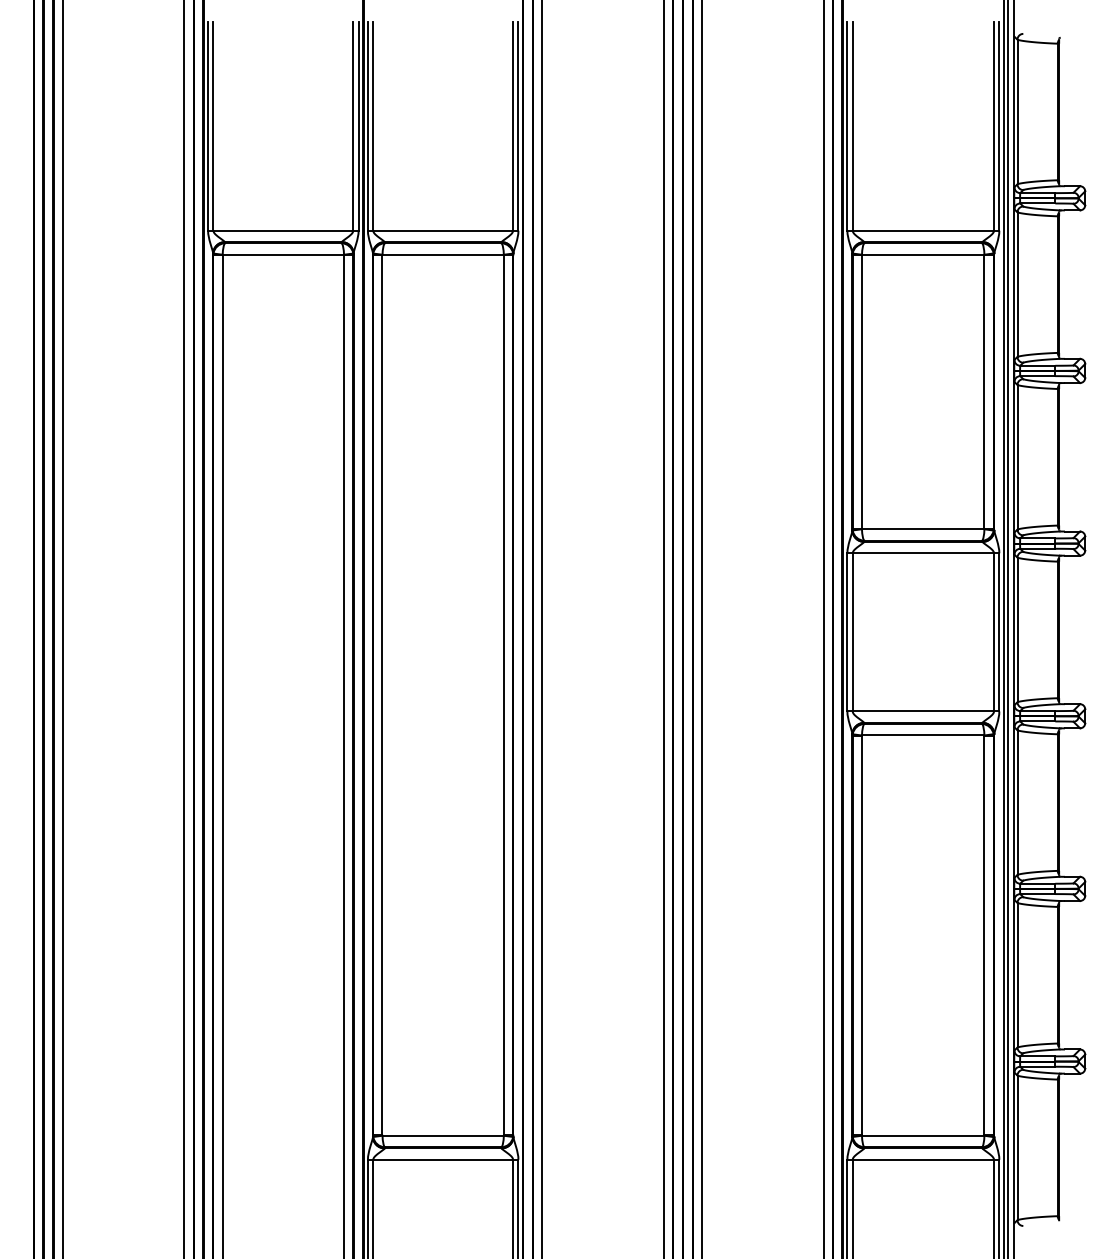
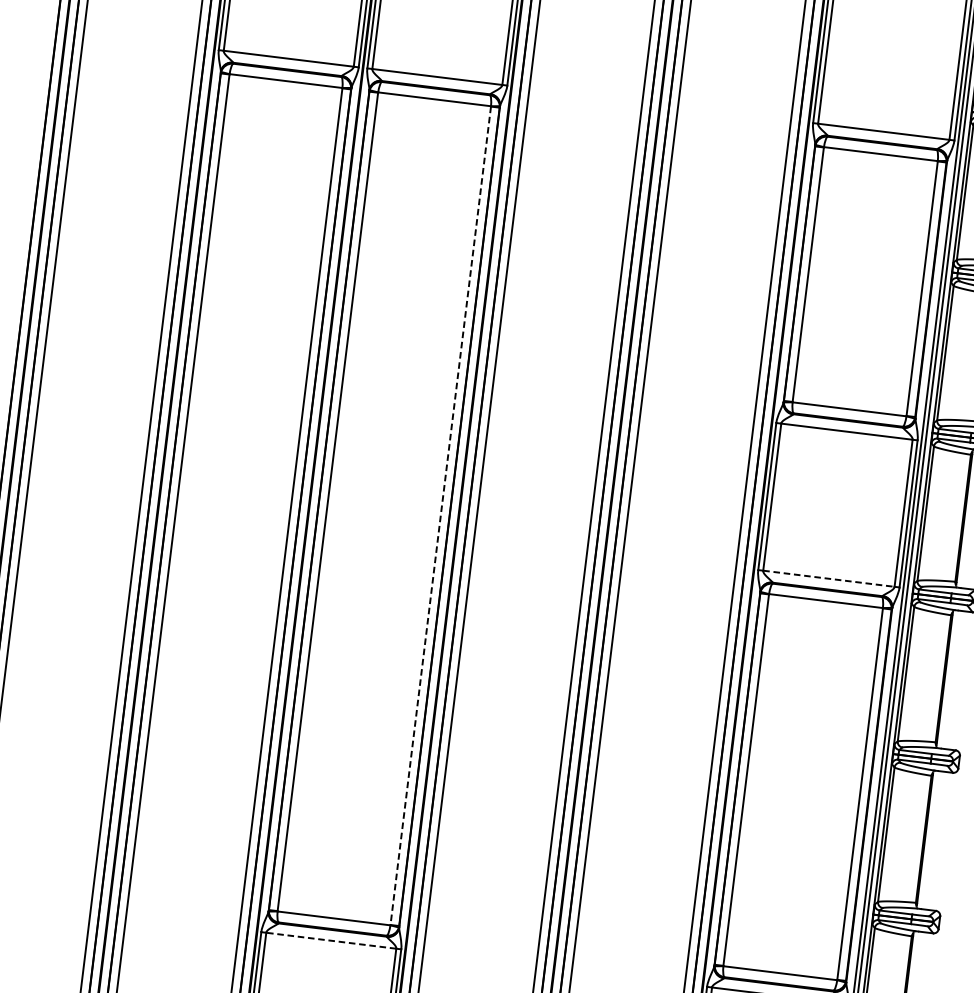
line: (503, 695) -> (440, 515), solid -> dashed
line: (923, 711) -> (829, 578), solid -> dashed
line: (443, 1159) -> (331, 940), solid -> dashed

